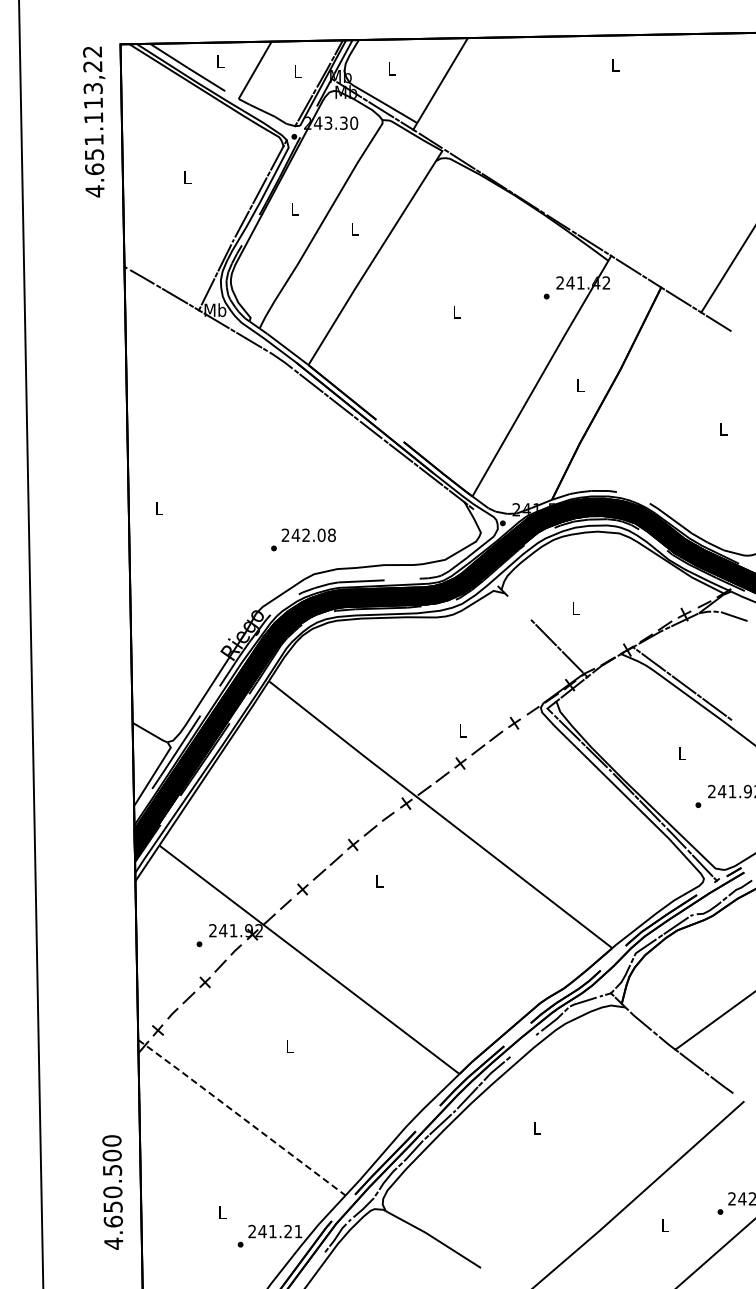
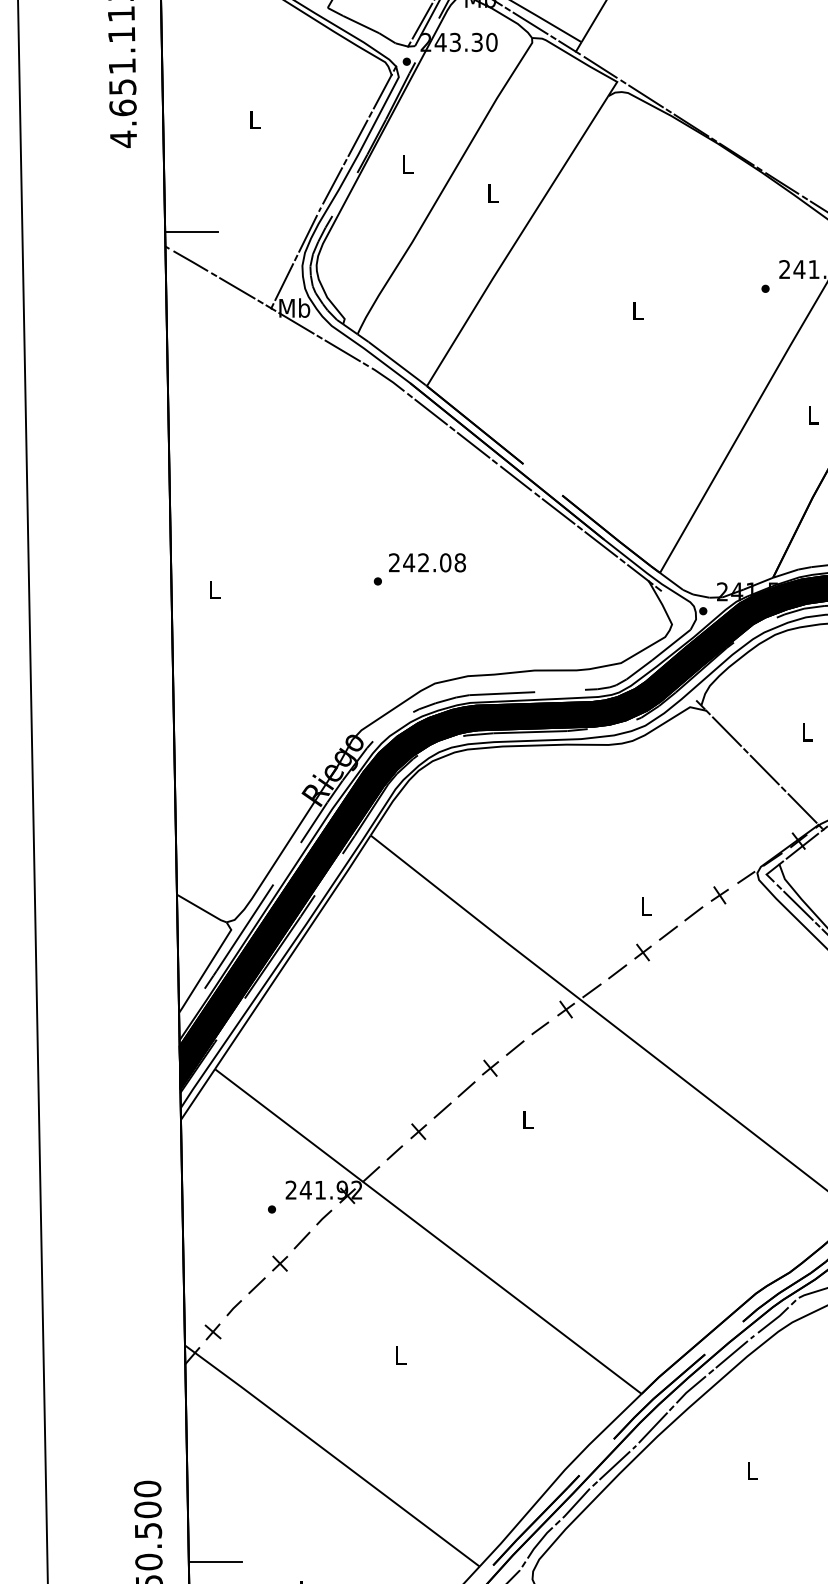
line: (142, 256) -> (191, 231), added
text: (303, 539) -> (419, 568), moved
line: (519, 608) -> (726, 732), added
line: (522, 1046) -> (731, 1354), added
line: (241, 1116) -> (331, 1454), dashed -> solid
line: (159, 1192) -> (215, 1562), added

